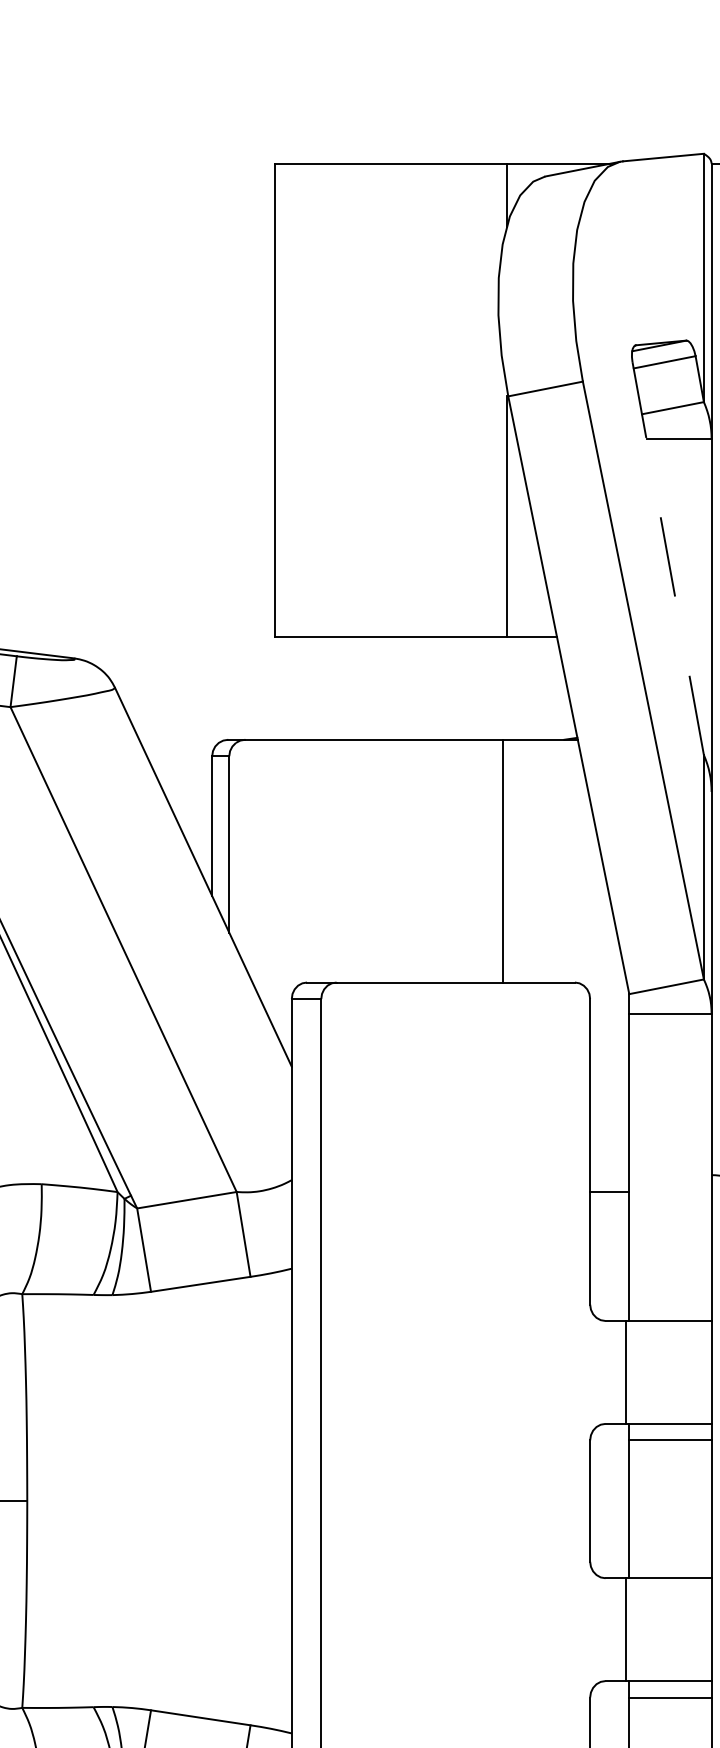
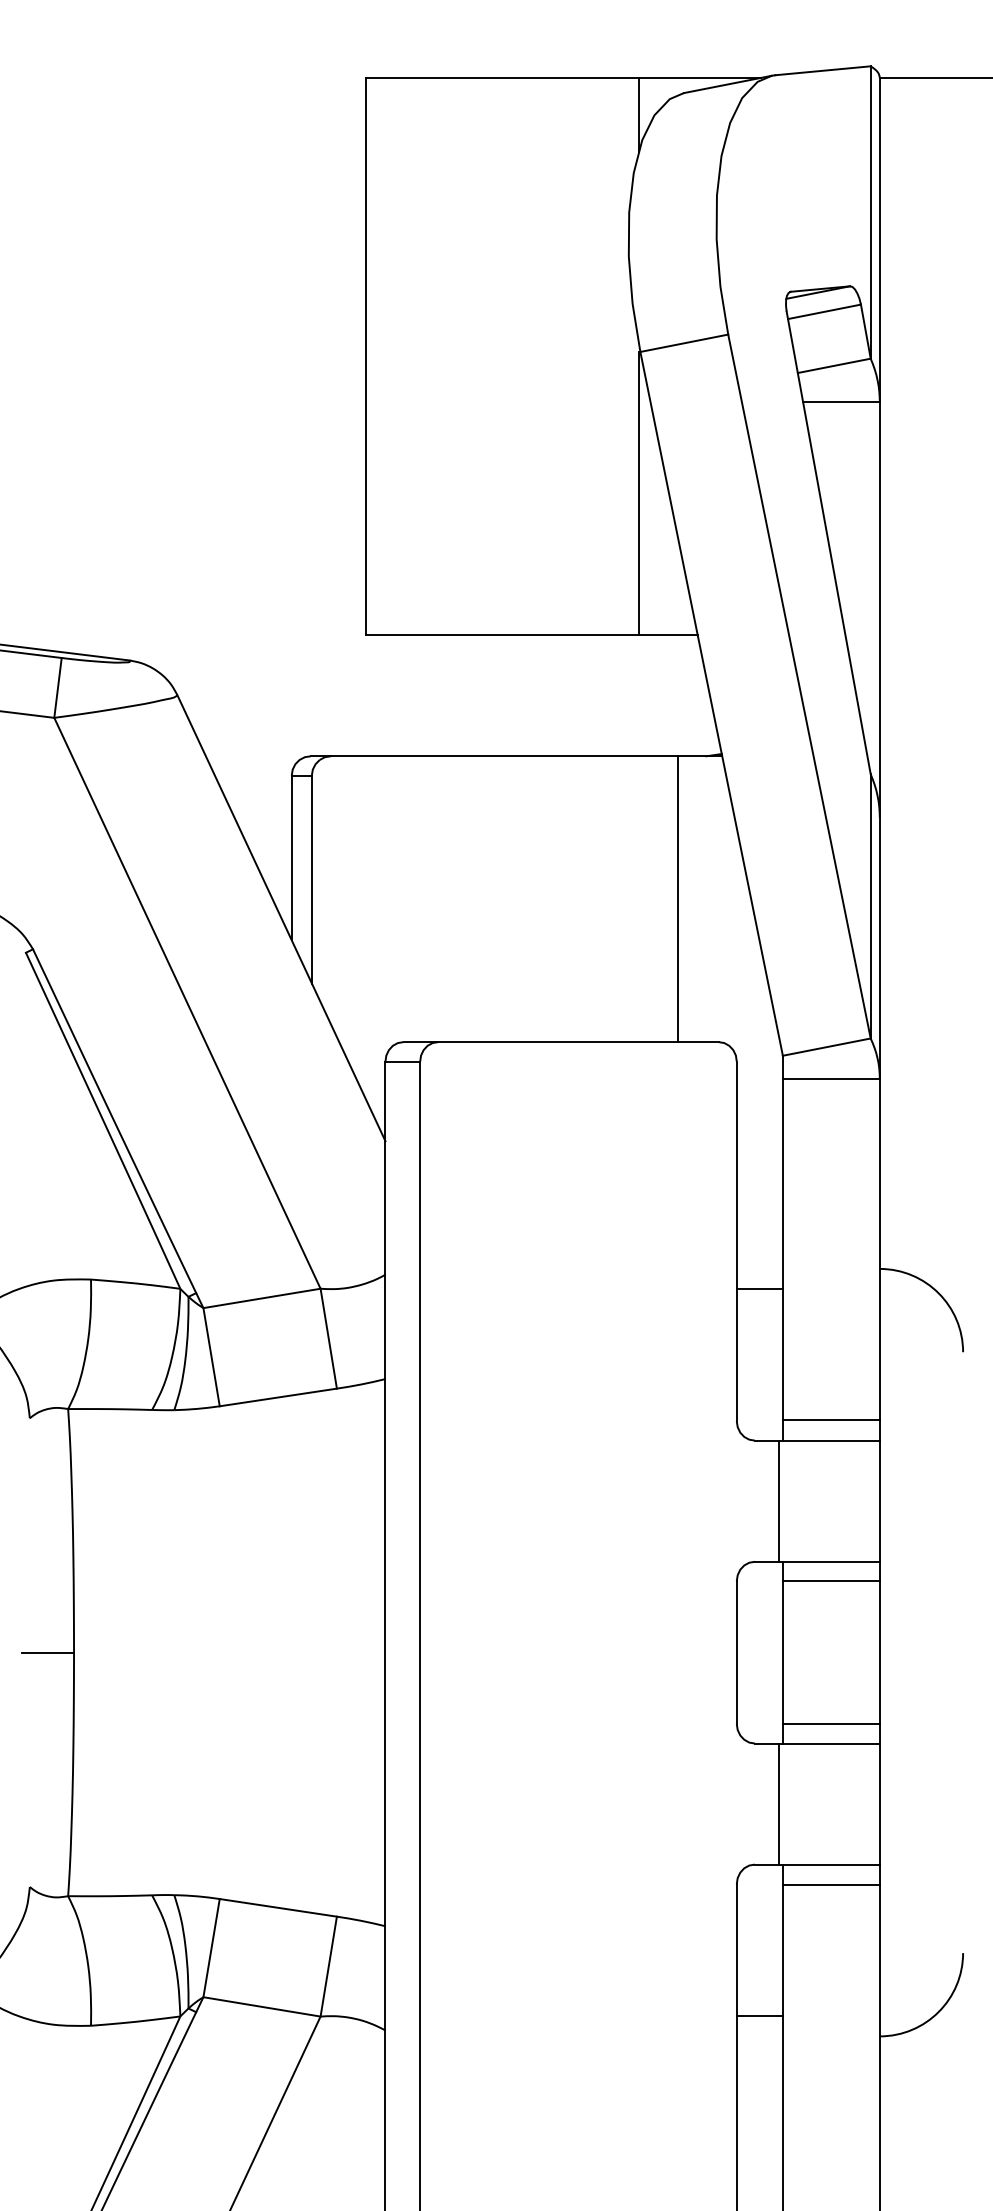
line: (668, 558) -> (828, 542), dashed -> solid
line: (503, 861) -> (678, 899), moved
line: (669, 1303) -> (830, 1420), added
line: (669, 1562) -> (830, 1724), added

